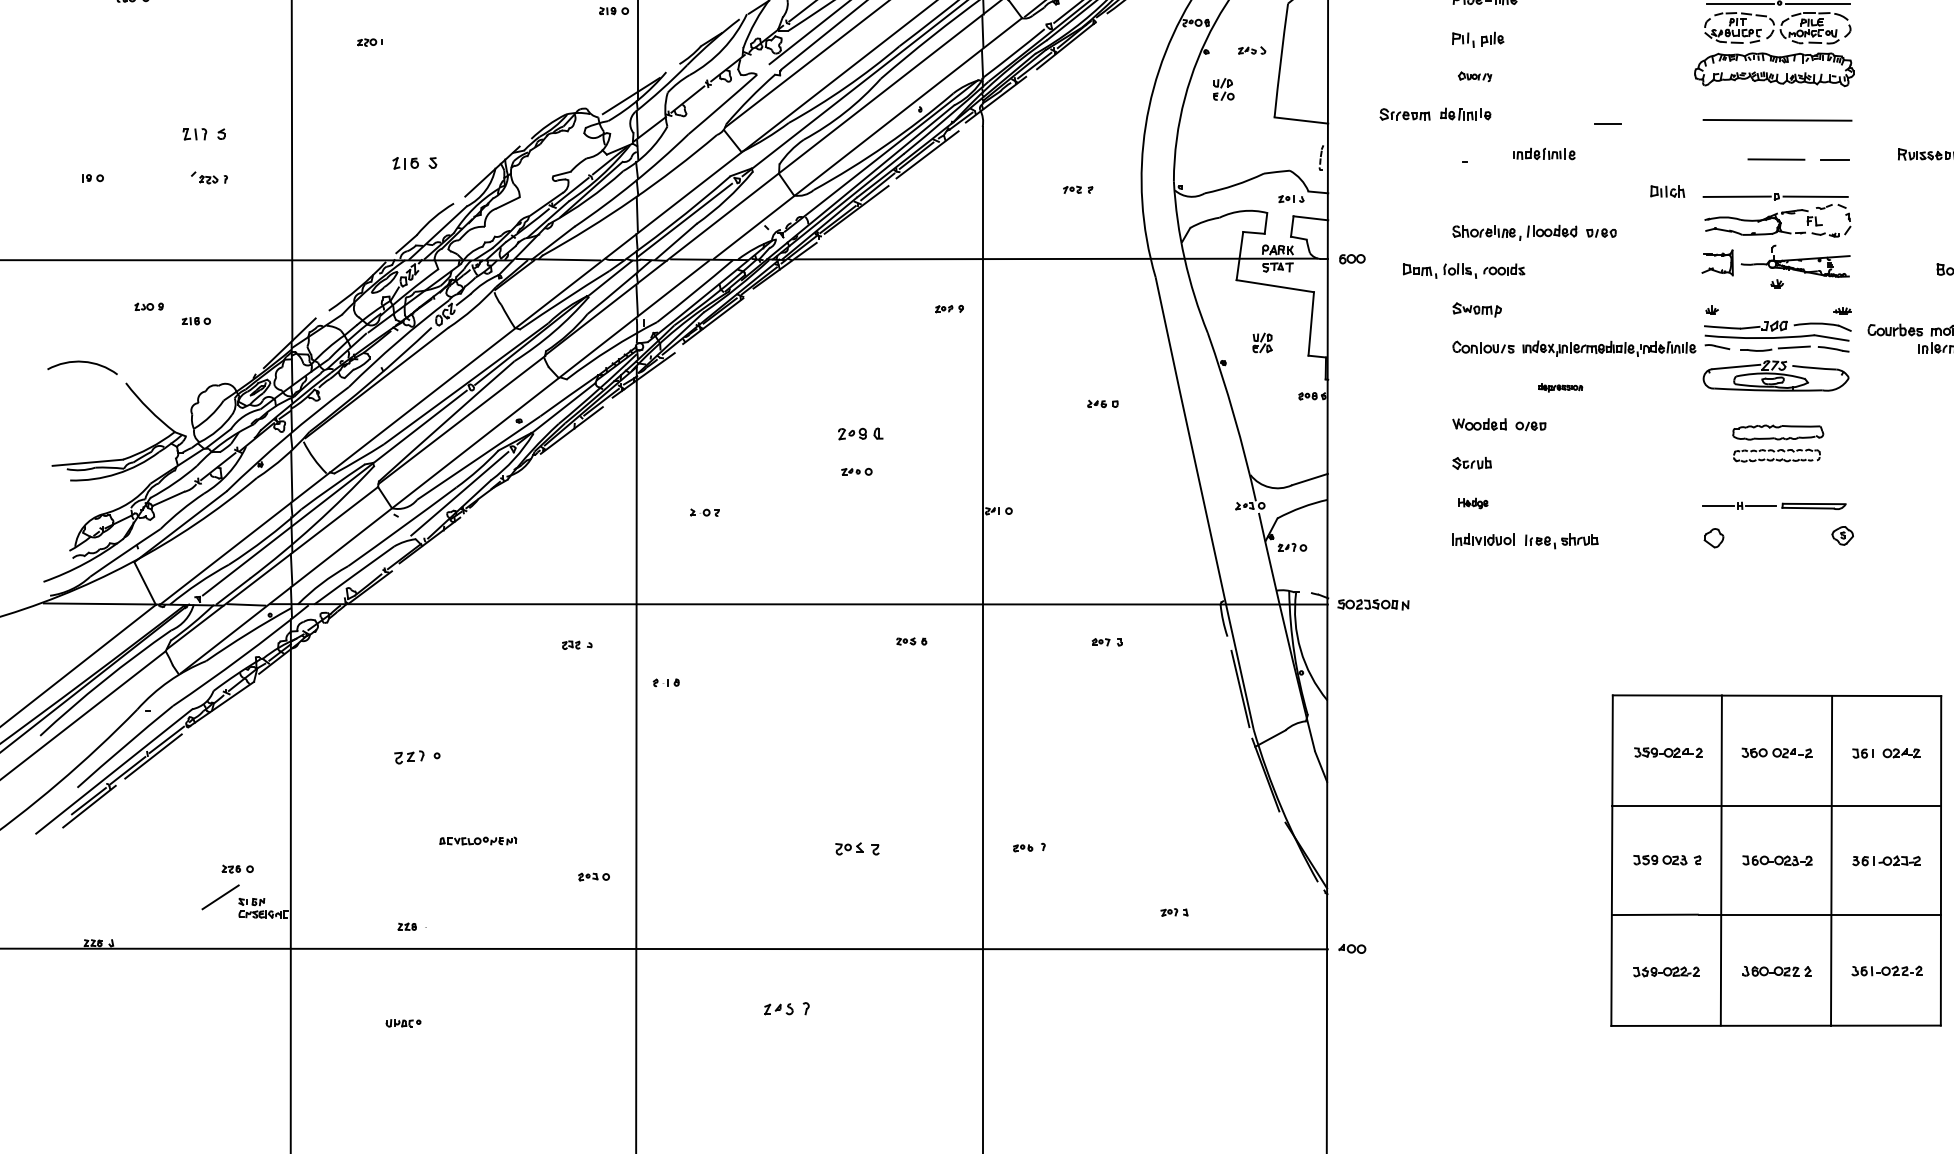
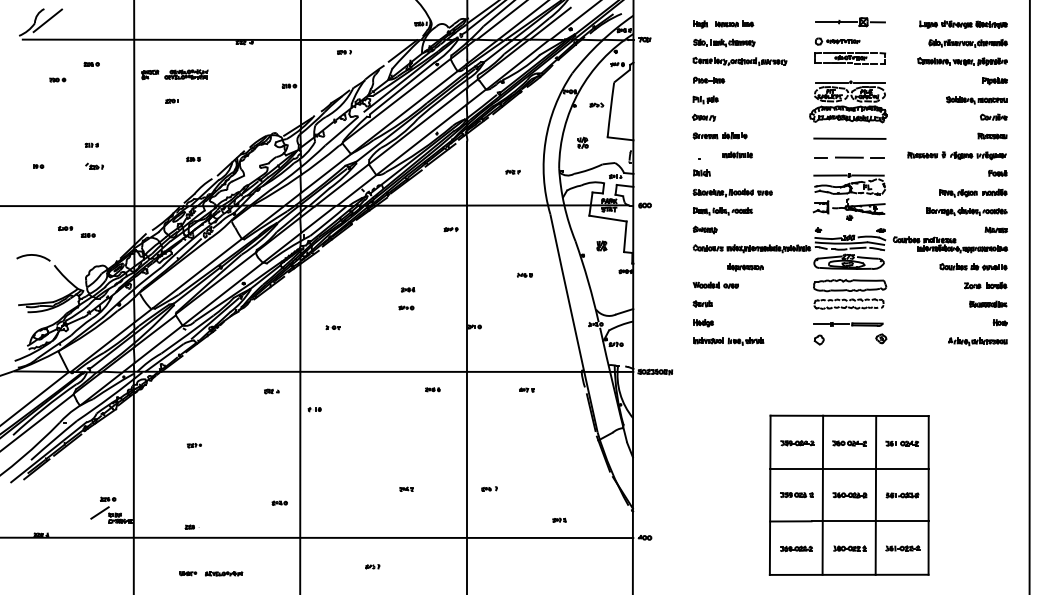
part: (1475, 76) -> (704, 117), size x1.43
part: (1222, 88) -> (582, 142), moved
part: (1434, 113) -> (719, 135), moved
line: (1606, 123) -> (820, 157), moved
part: (202, 132) -> (91, 144), size x0.62
part: (414, 163) -> (193, 159), size x0.62
part: (1666, 190) -> (701, 172), moved
part: (1463, 271) -> (722, 211), moved
part: (1560, 387) -> (745, 267), size x1.67
part: (861, 433) -> (408, 289), size x0.62
part: (1778, 443) -> (850, 294), size x1.67
part: (1473, 503) -> (703, 323), size x1.43
part: (414, 757) -> (193, 445), size x0.62
part: (479, 840) -> (224, 573), moved
part: (856, 846) -> (406, 488), size x0.62
part: (786, 1008) -> (372, 566), size x0.62

